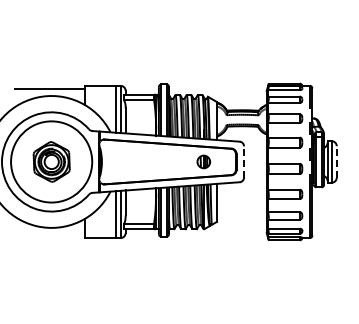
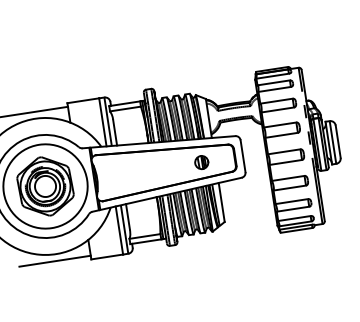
part: (51, 161) -> (45, 186), size x1.43
line: (244, 161) -> (243, 155), dashed -> solid
line: (336, 161) -> (337, 141), dashed -> solid
line: (49, 234) -> (54, 261), added

